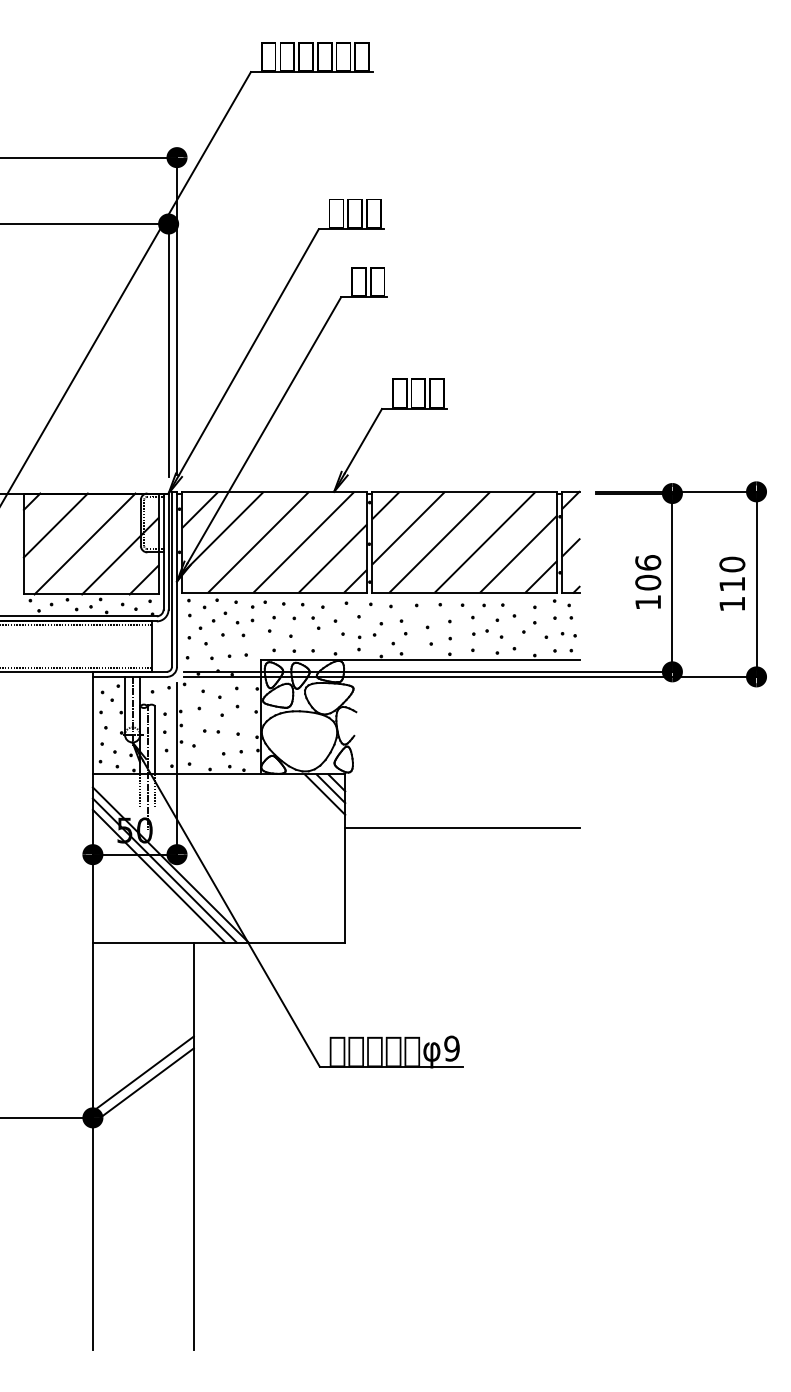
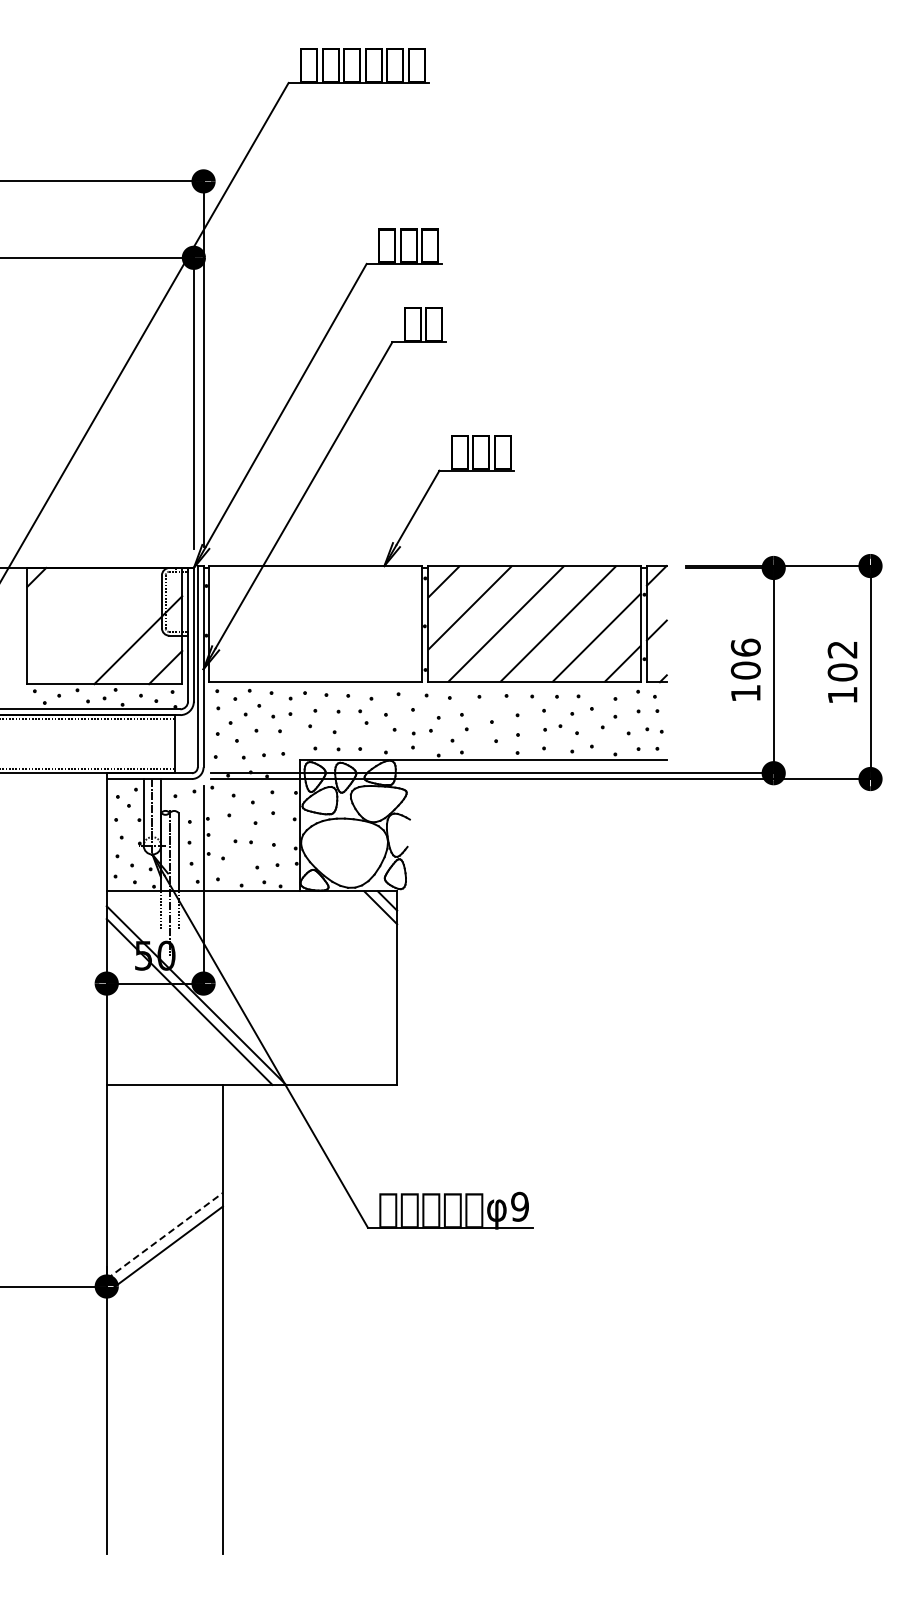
line: (56, 525) -> (64, 604), removed
hatch: (274, 542) -> (315, 624), removed
line: (84, 543) -> (97, 625), removed
text: (732, 573) -> (842, 660), 110 -> 102
line: (324, 794) -> (373, 914), removed
line: (461, 828) -> (531, 953), removed
line: (158, 876) -> (182, 1008), removed
line: (143, 1073) -> (165, 1235), solid -> dashed

